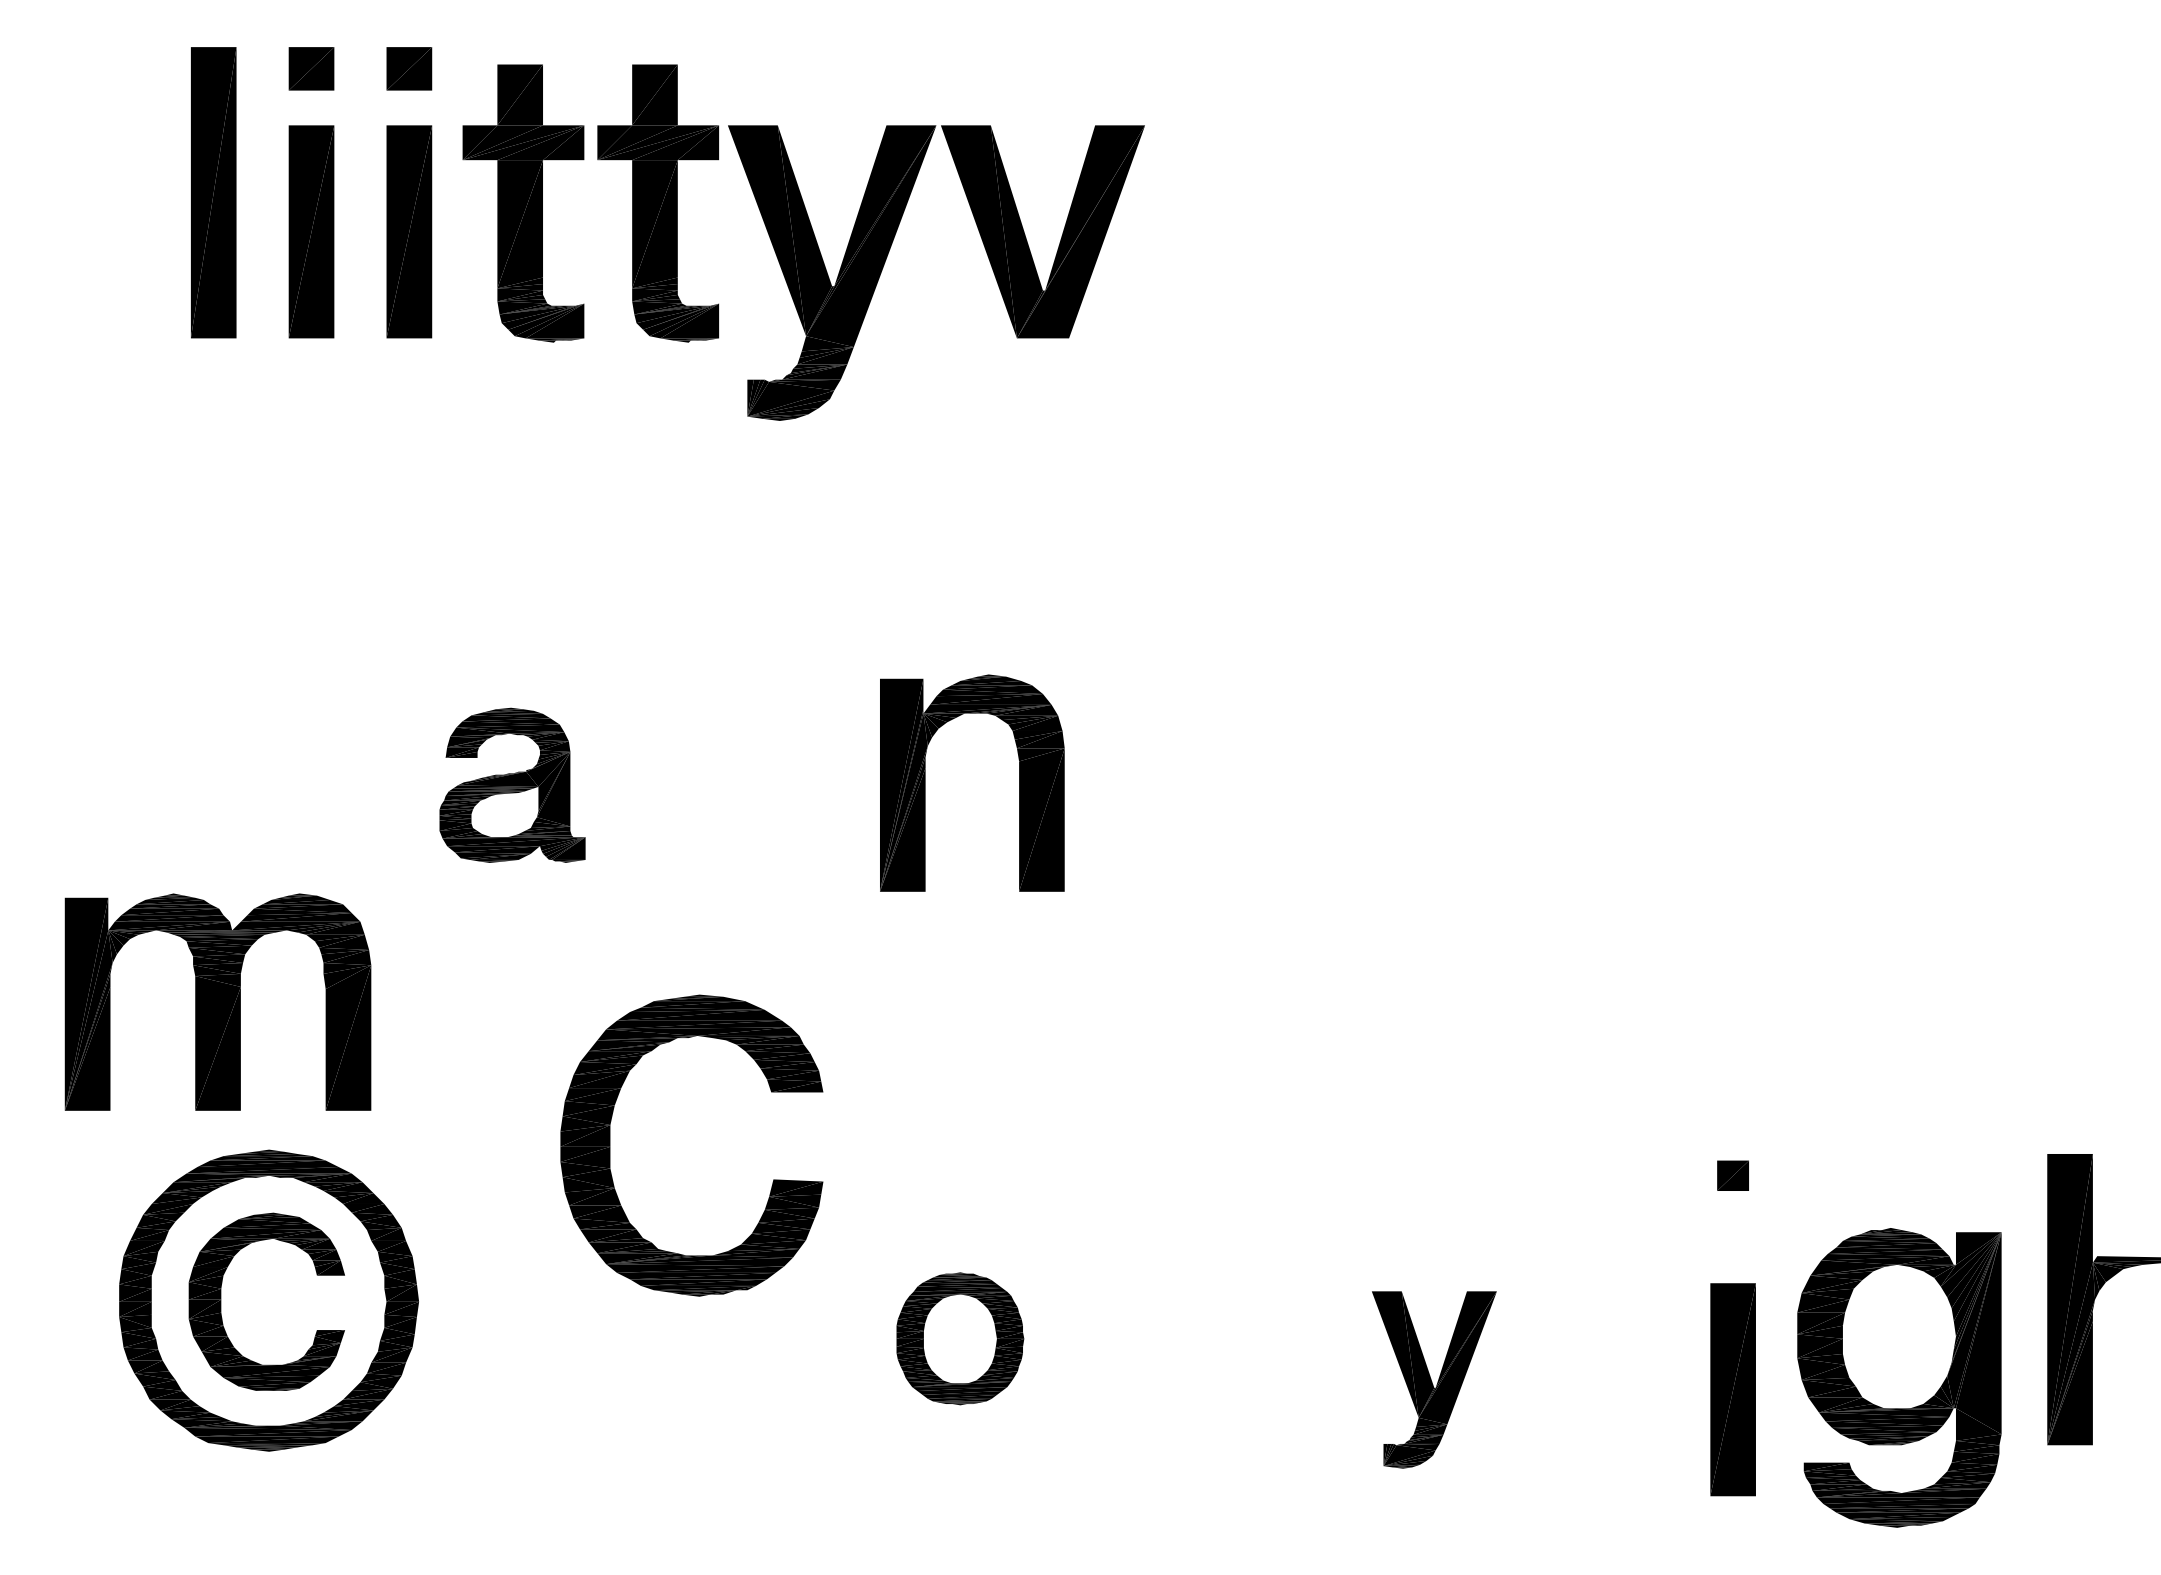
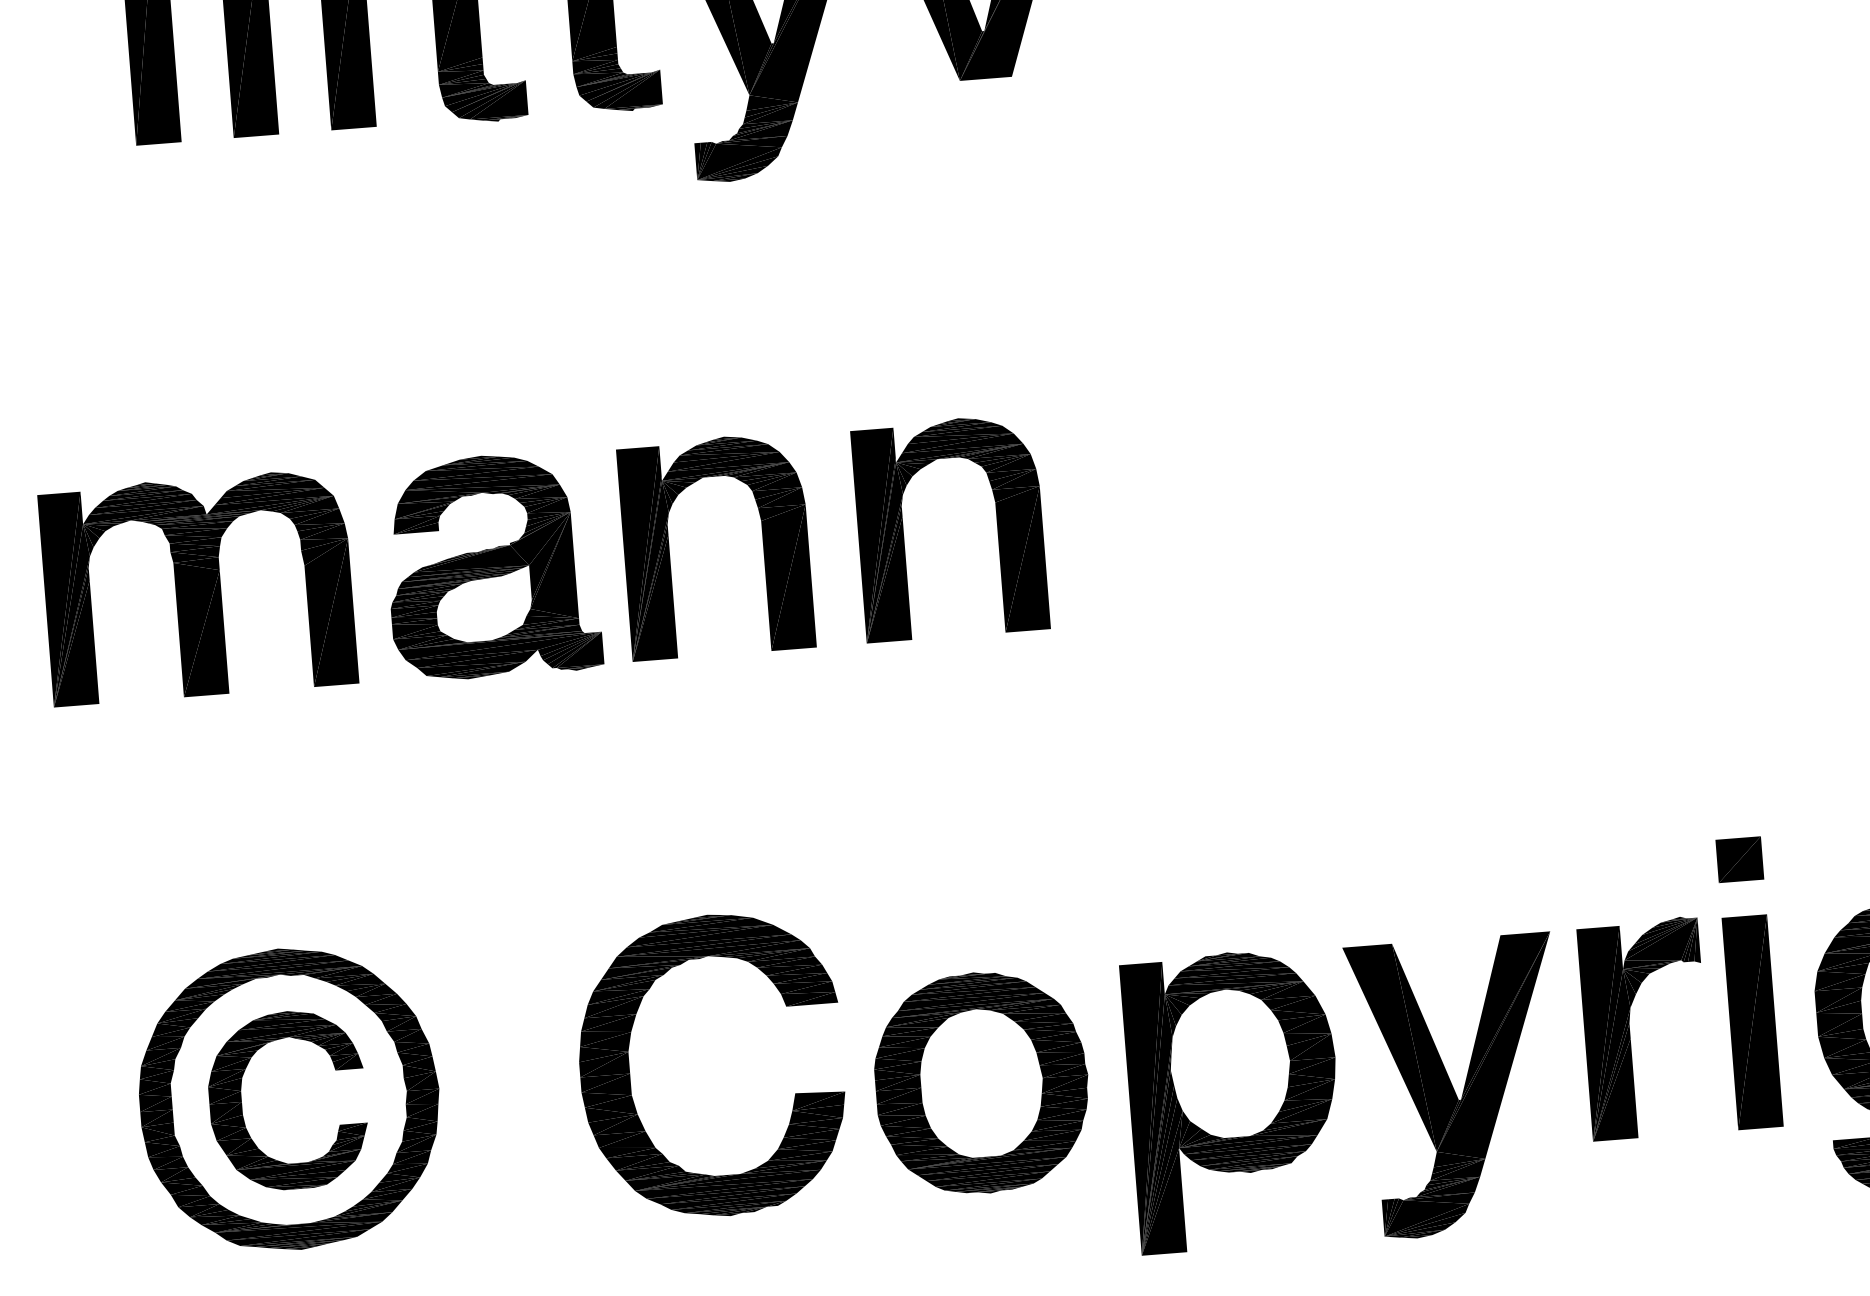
part: (690, 782) -> (669, 549), added
part: (512, 785) -> (491, 566), size x1.43
part: (217, 1001) -> (197, 586), moved
part: (610, 1145) -> (630, 1072), moved
part: (1732, 1175) -> (1739, 859), size x1.43
part: (1610, 1336) -> (1630, 1029), added
part: (960, 1338) -> (982, 1082), size x1.67
part: (1210, 1375) -> (1234, 1099), added
part: (1434, 1379) -> (1458, 1086), size x1.67
part: (1732, 1389) -> (1751, 1022), moved

